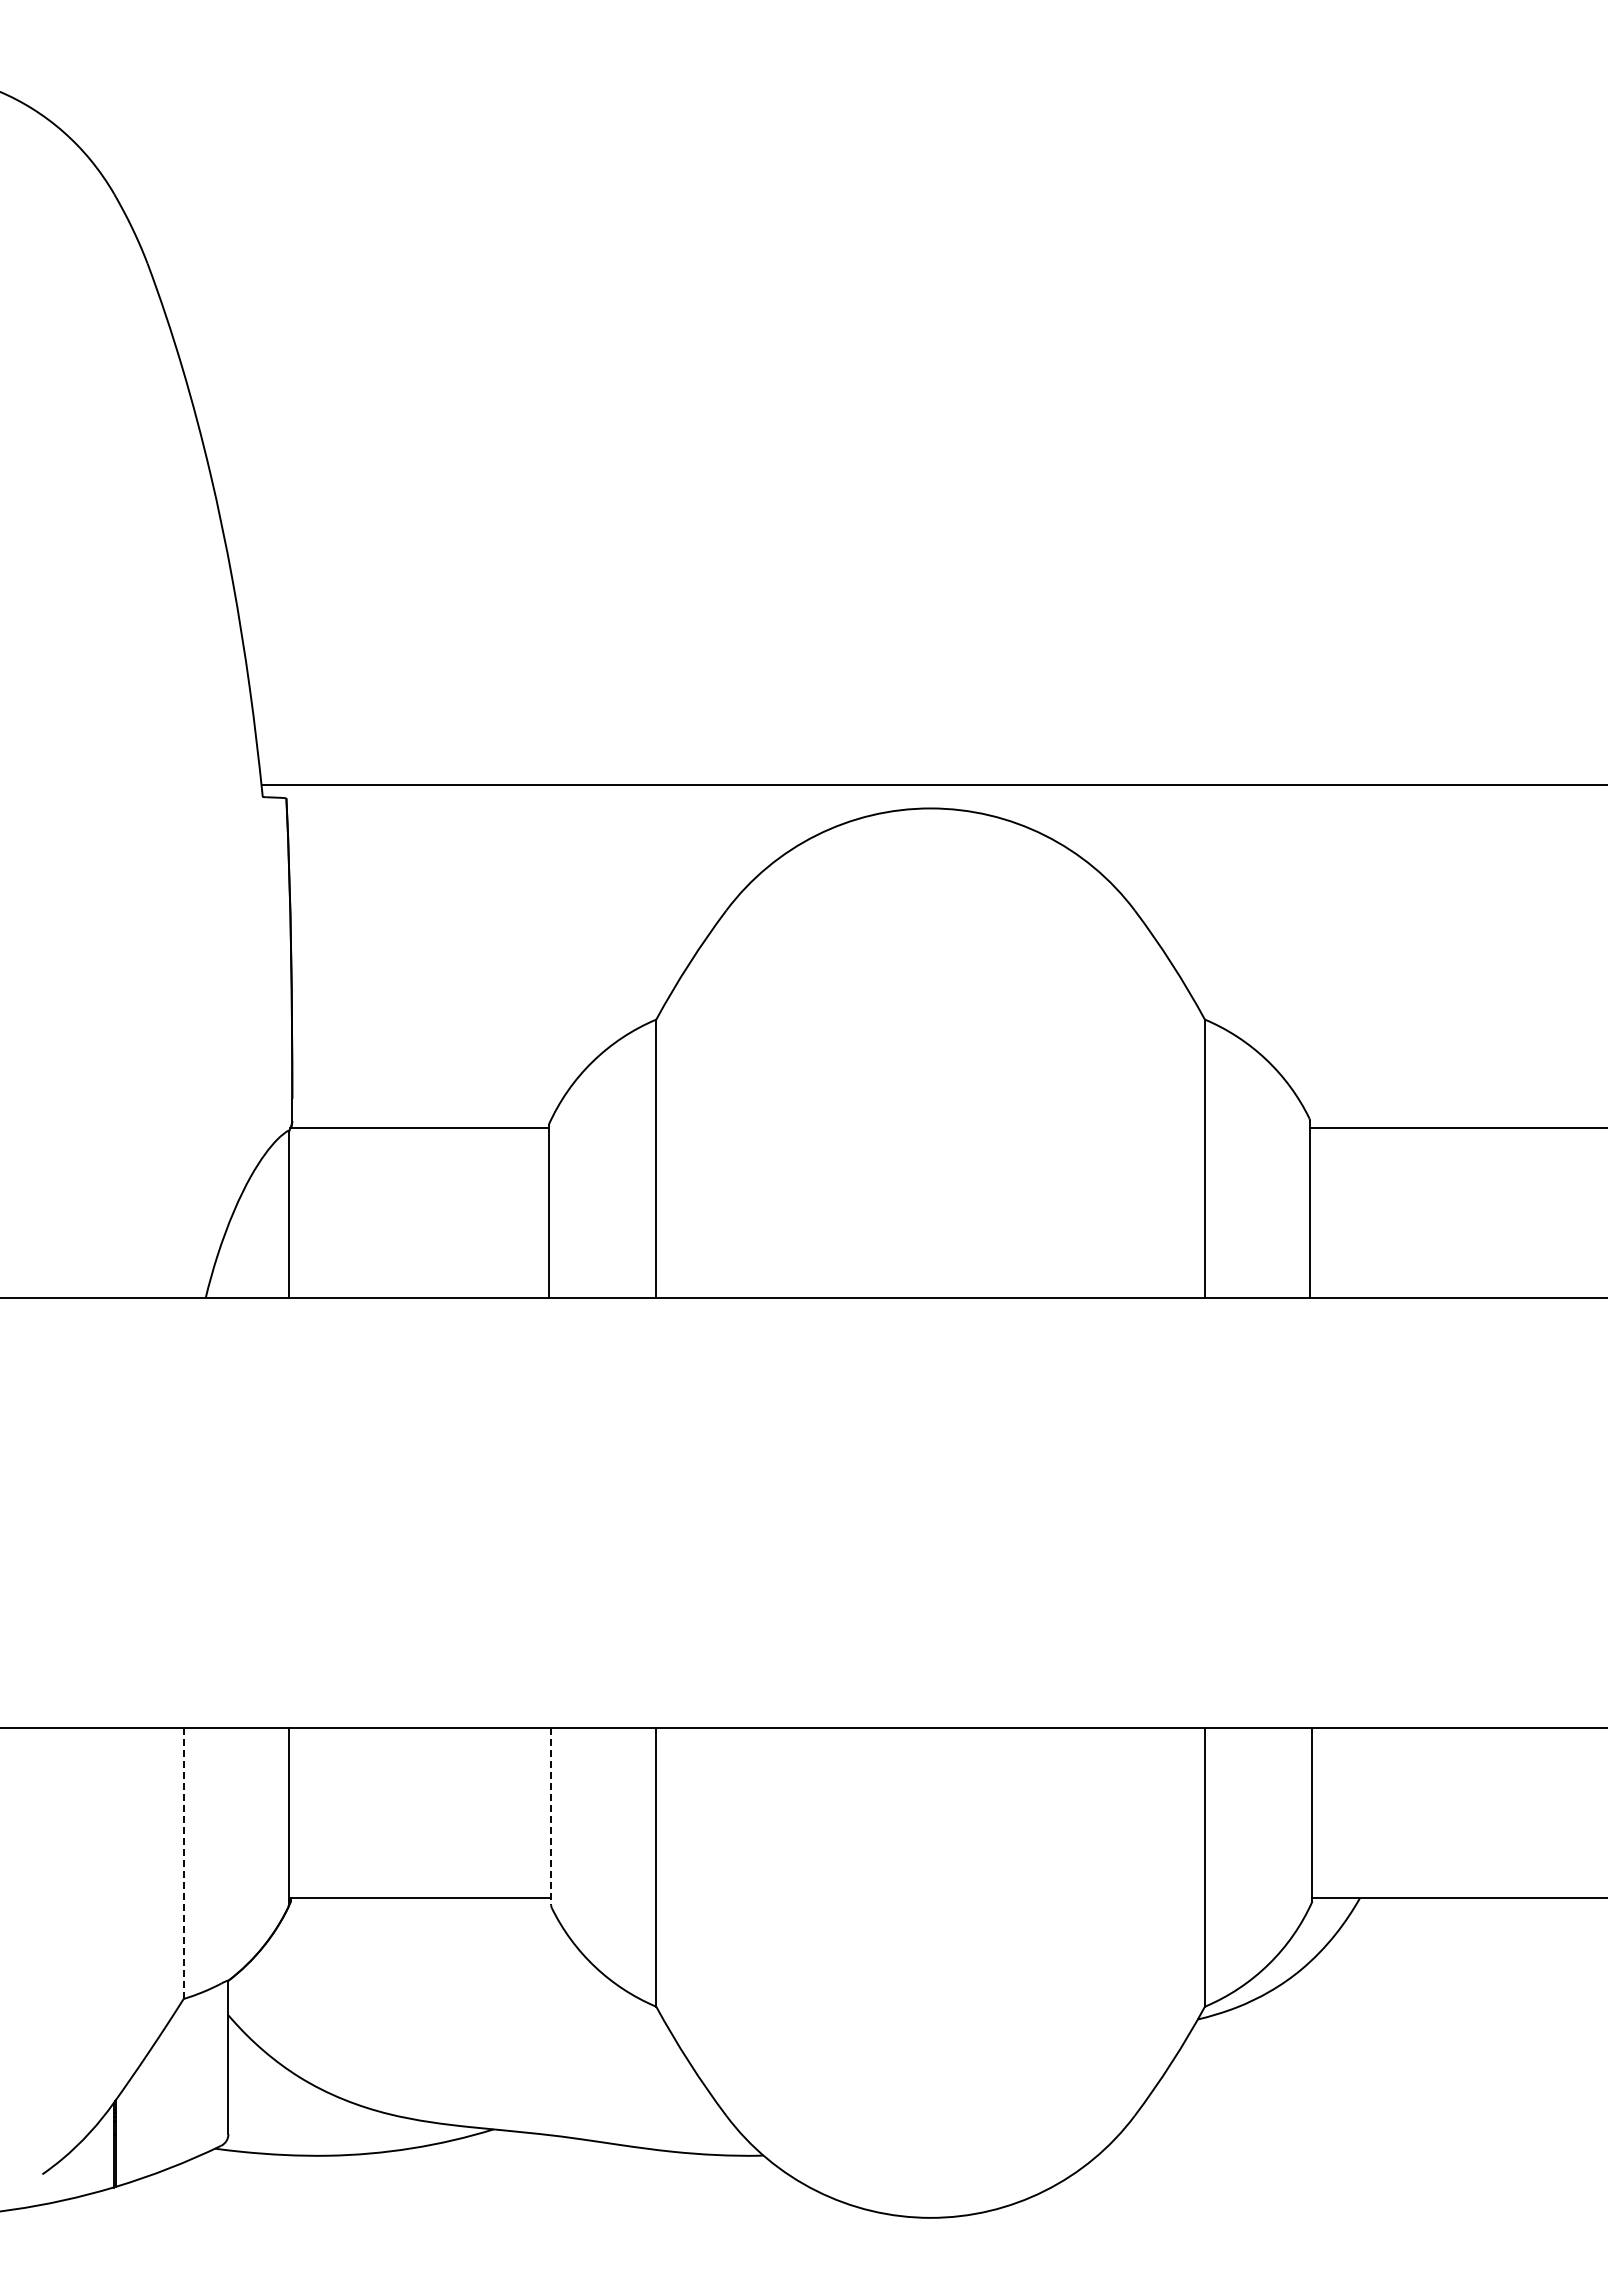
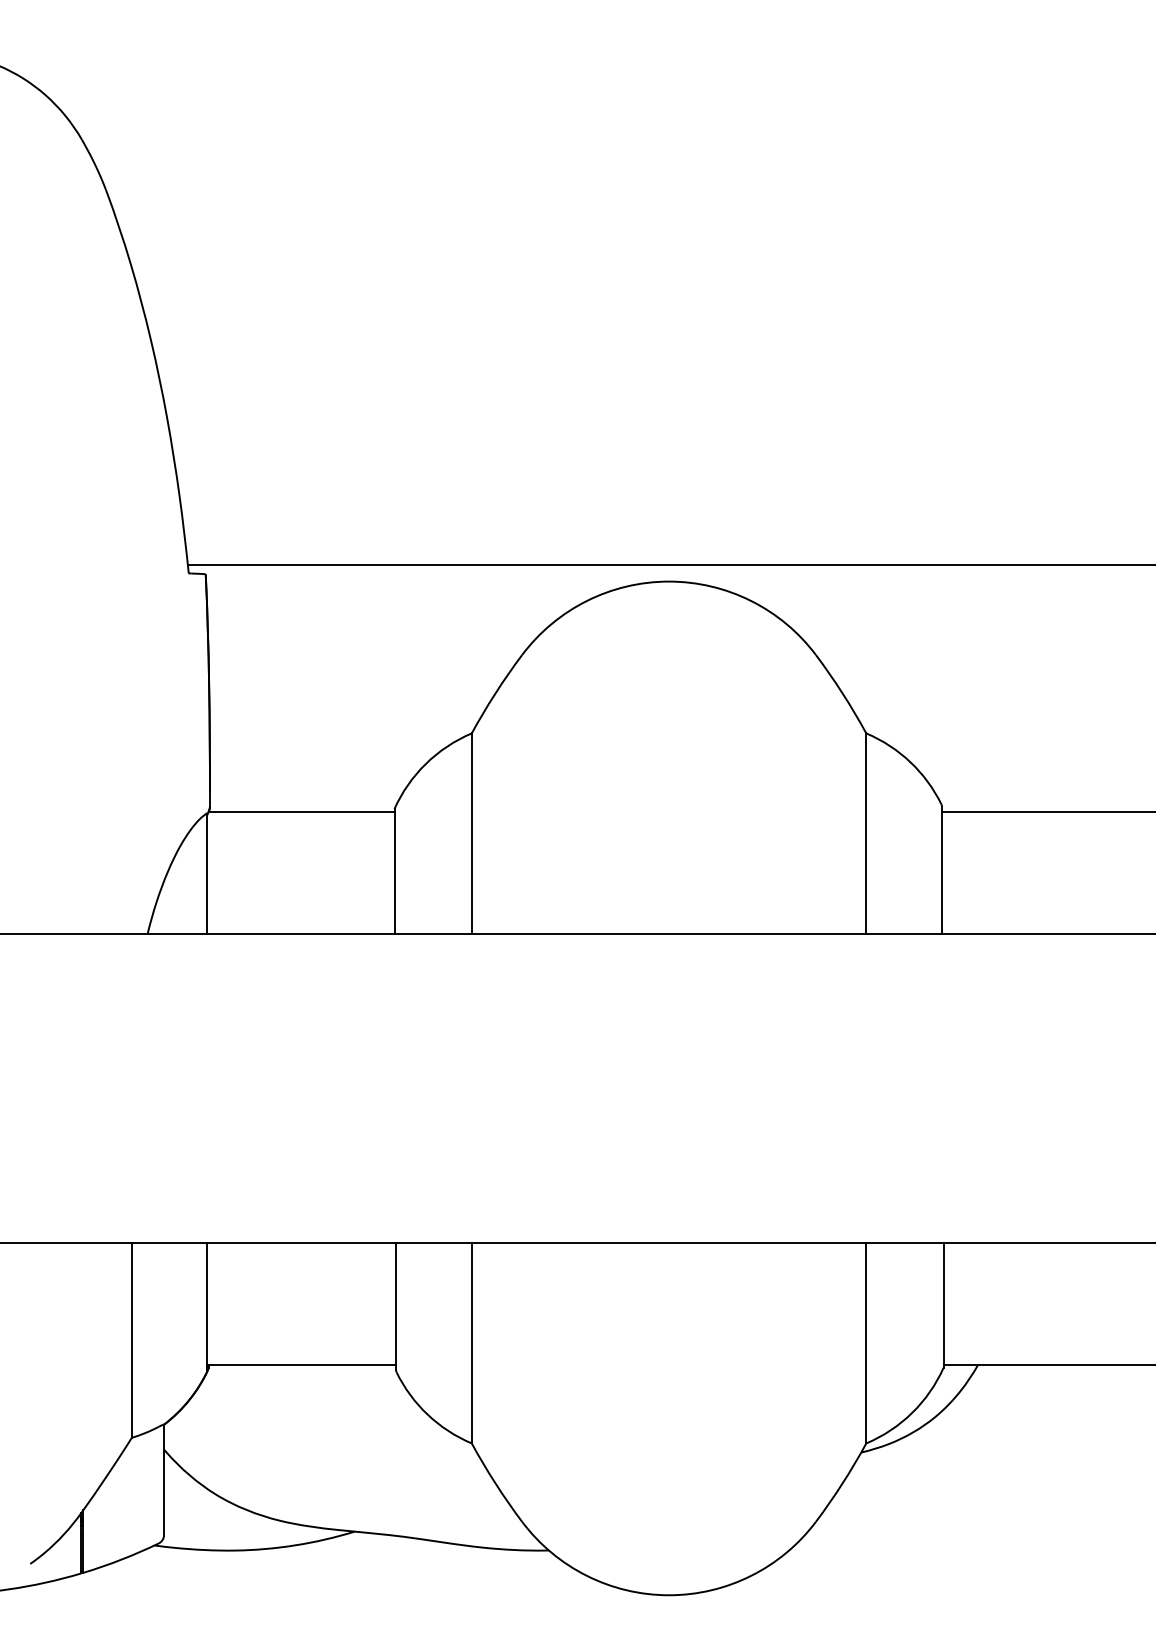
line: (551, 1817) -> (396, 1307), dashed -> solid
line: (183, 1864) -> (131, 1341), dashed -> solid

